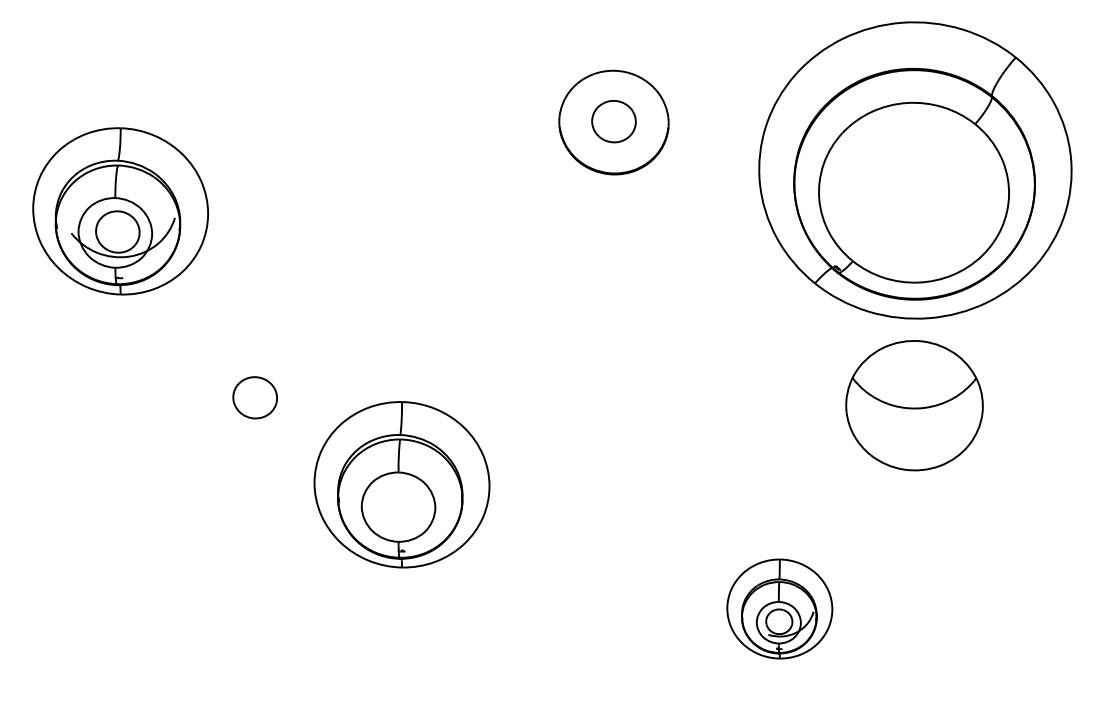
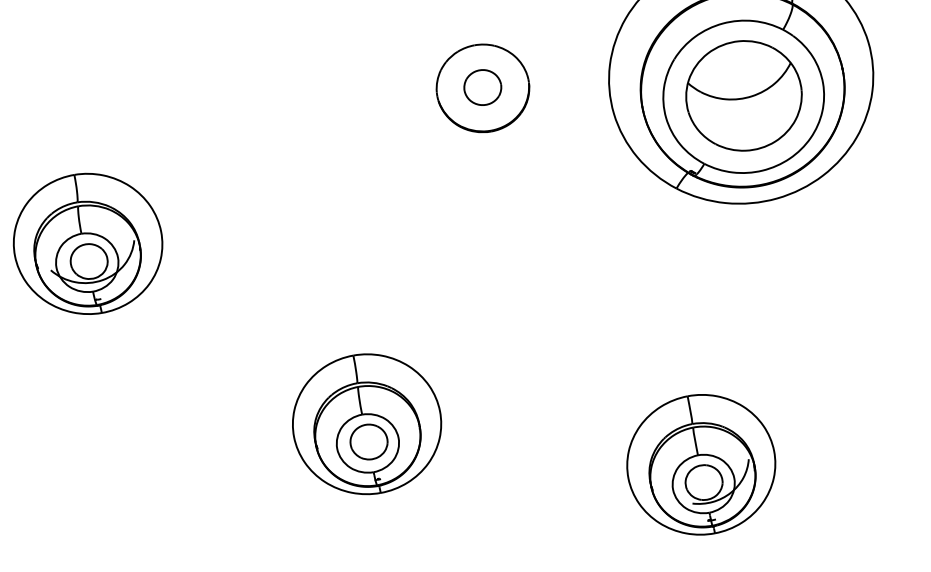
part: (254, 397) -> (368, 441), moved
part: (914, 405) -> (743, 95), moved
part: (779, 608) -> (701, 464), size x1.67

